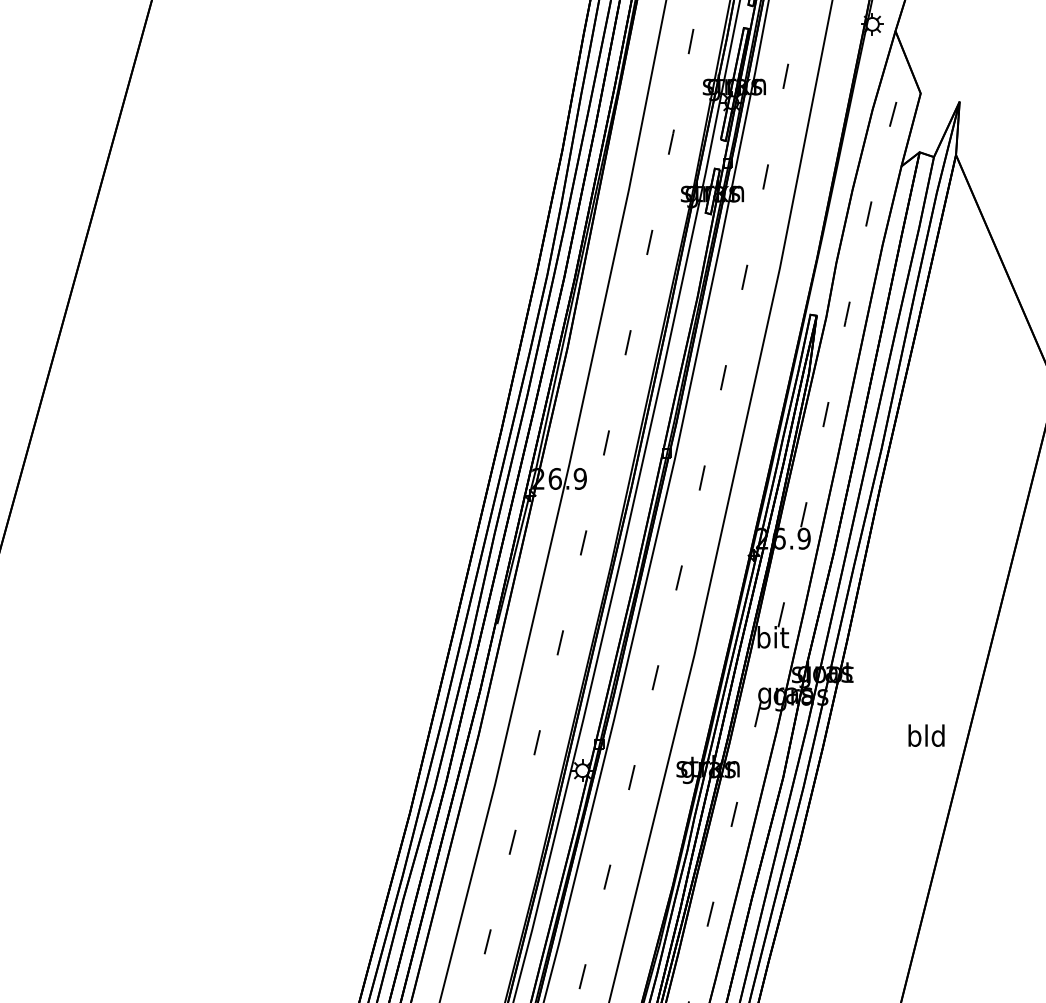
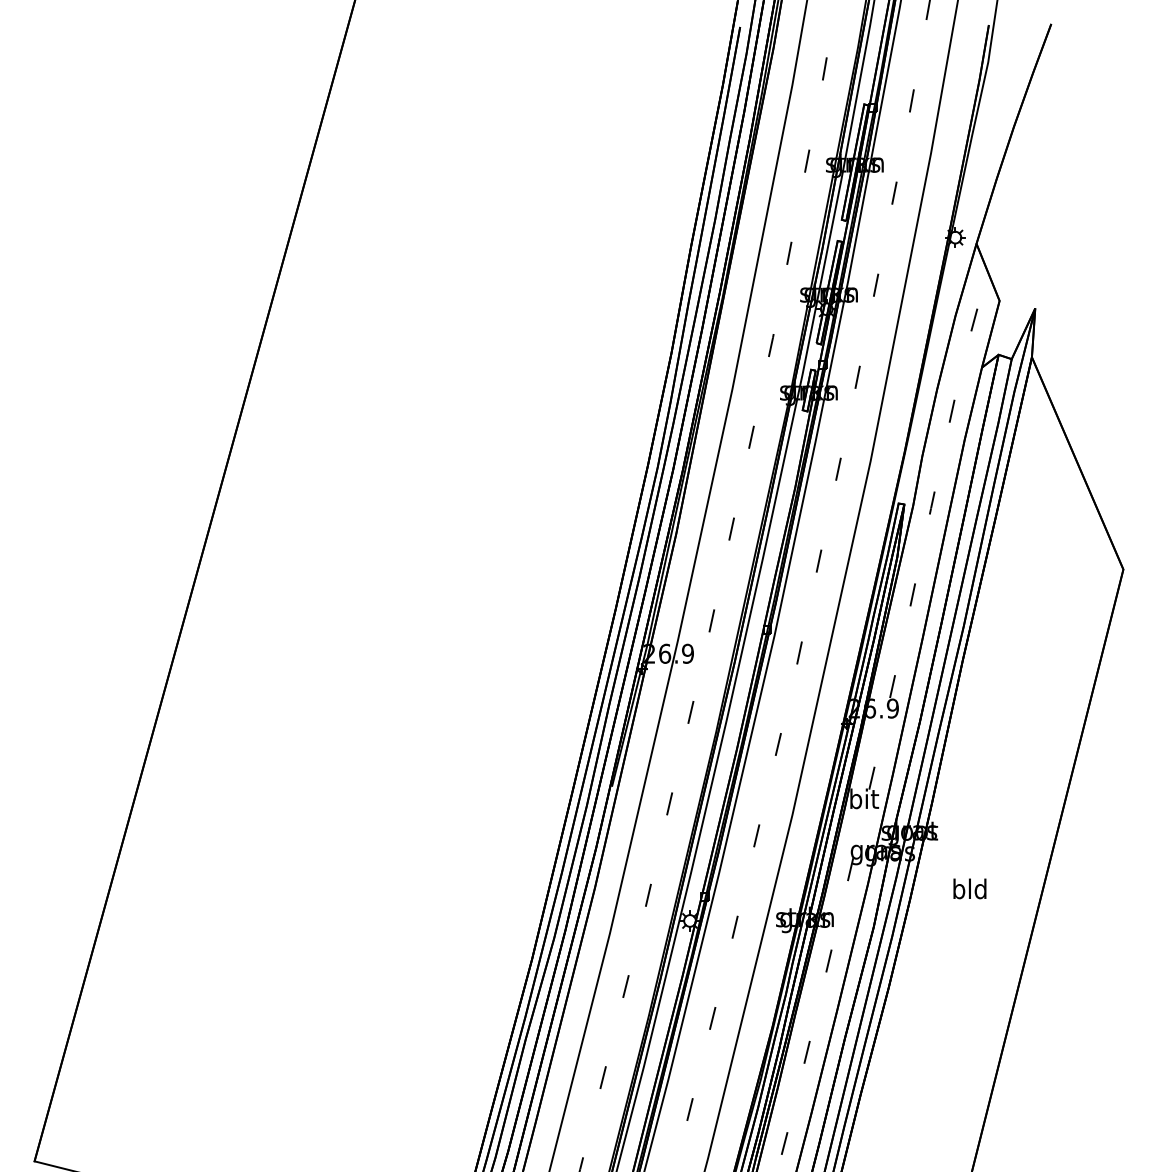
text: (926, 735) -> (969, 888), moved

